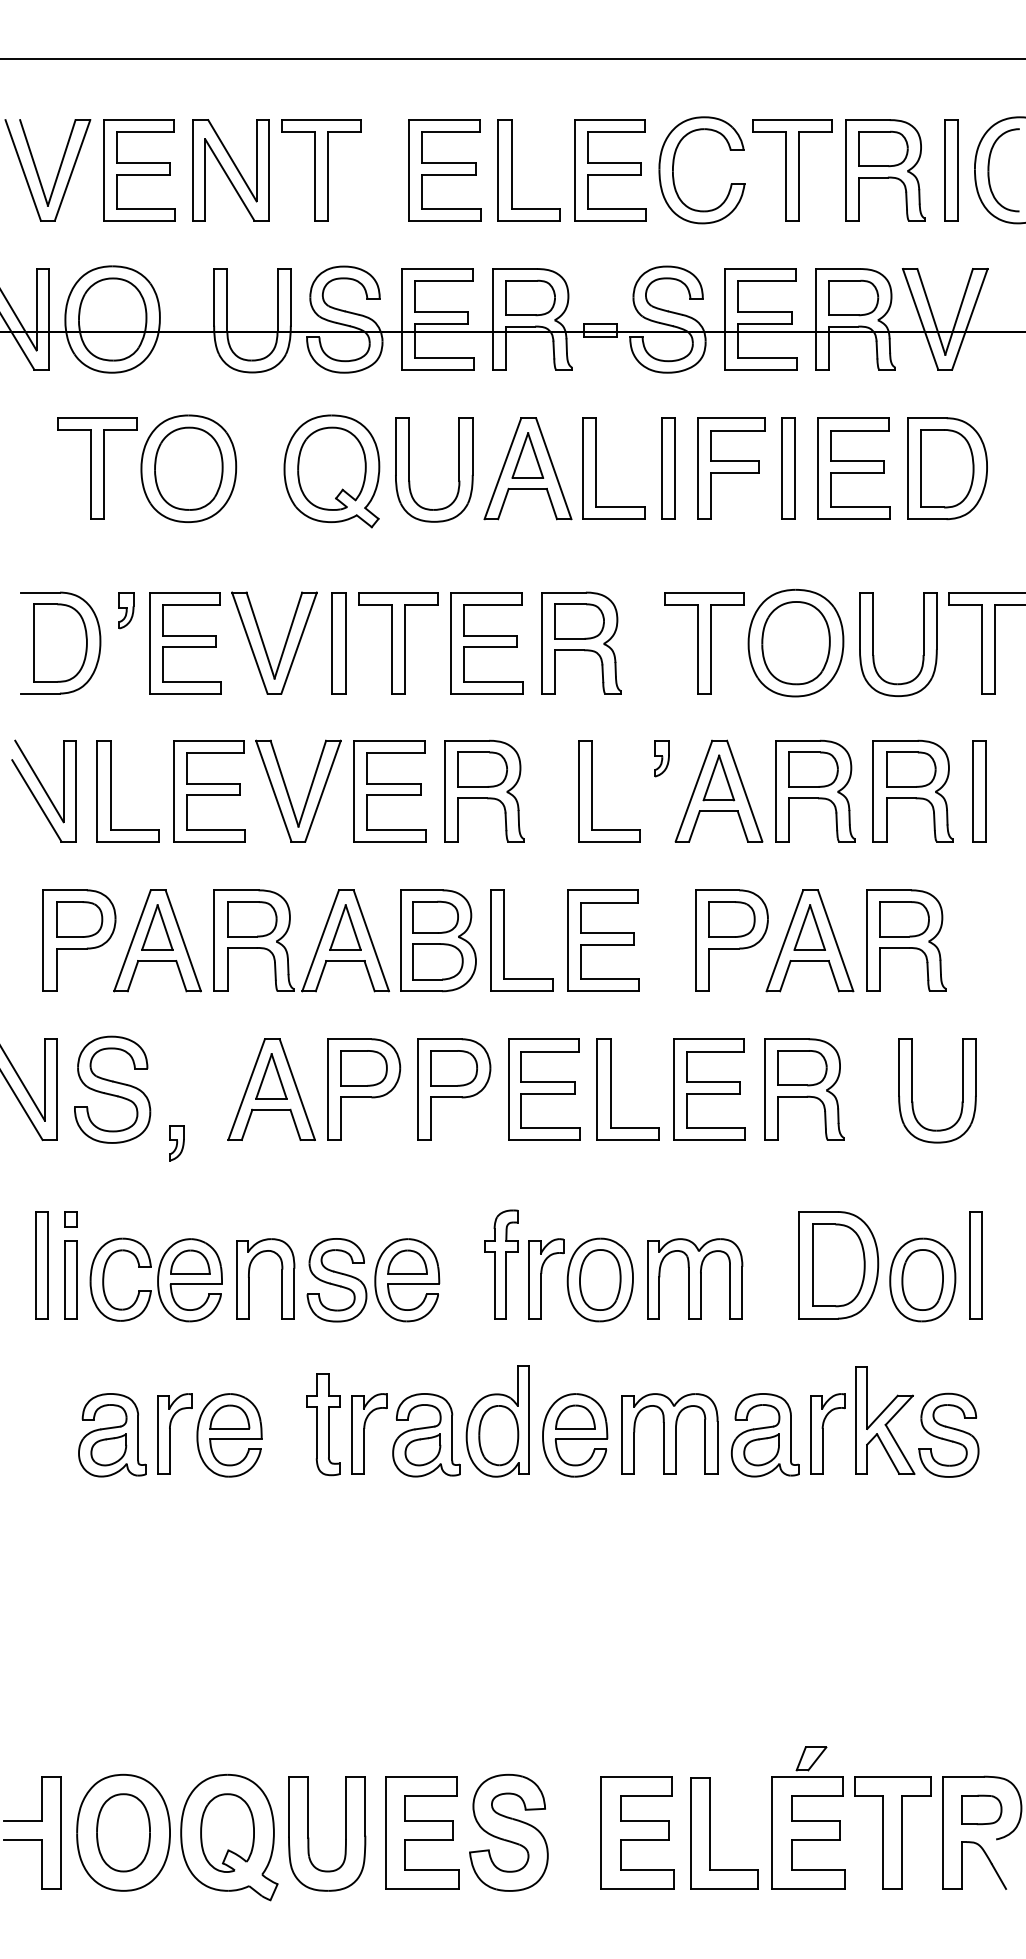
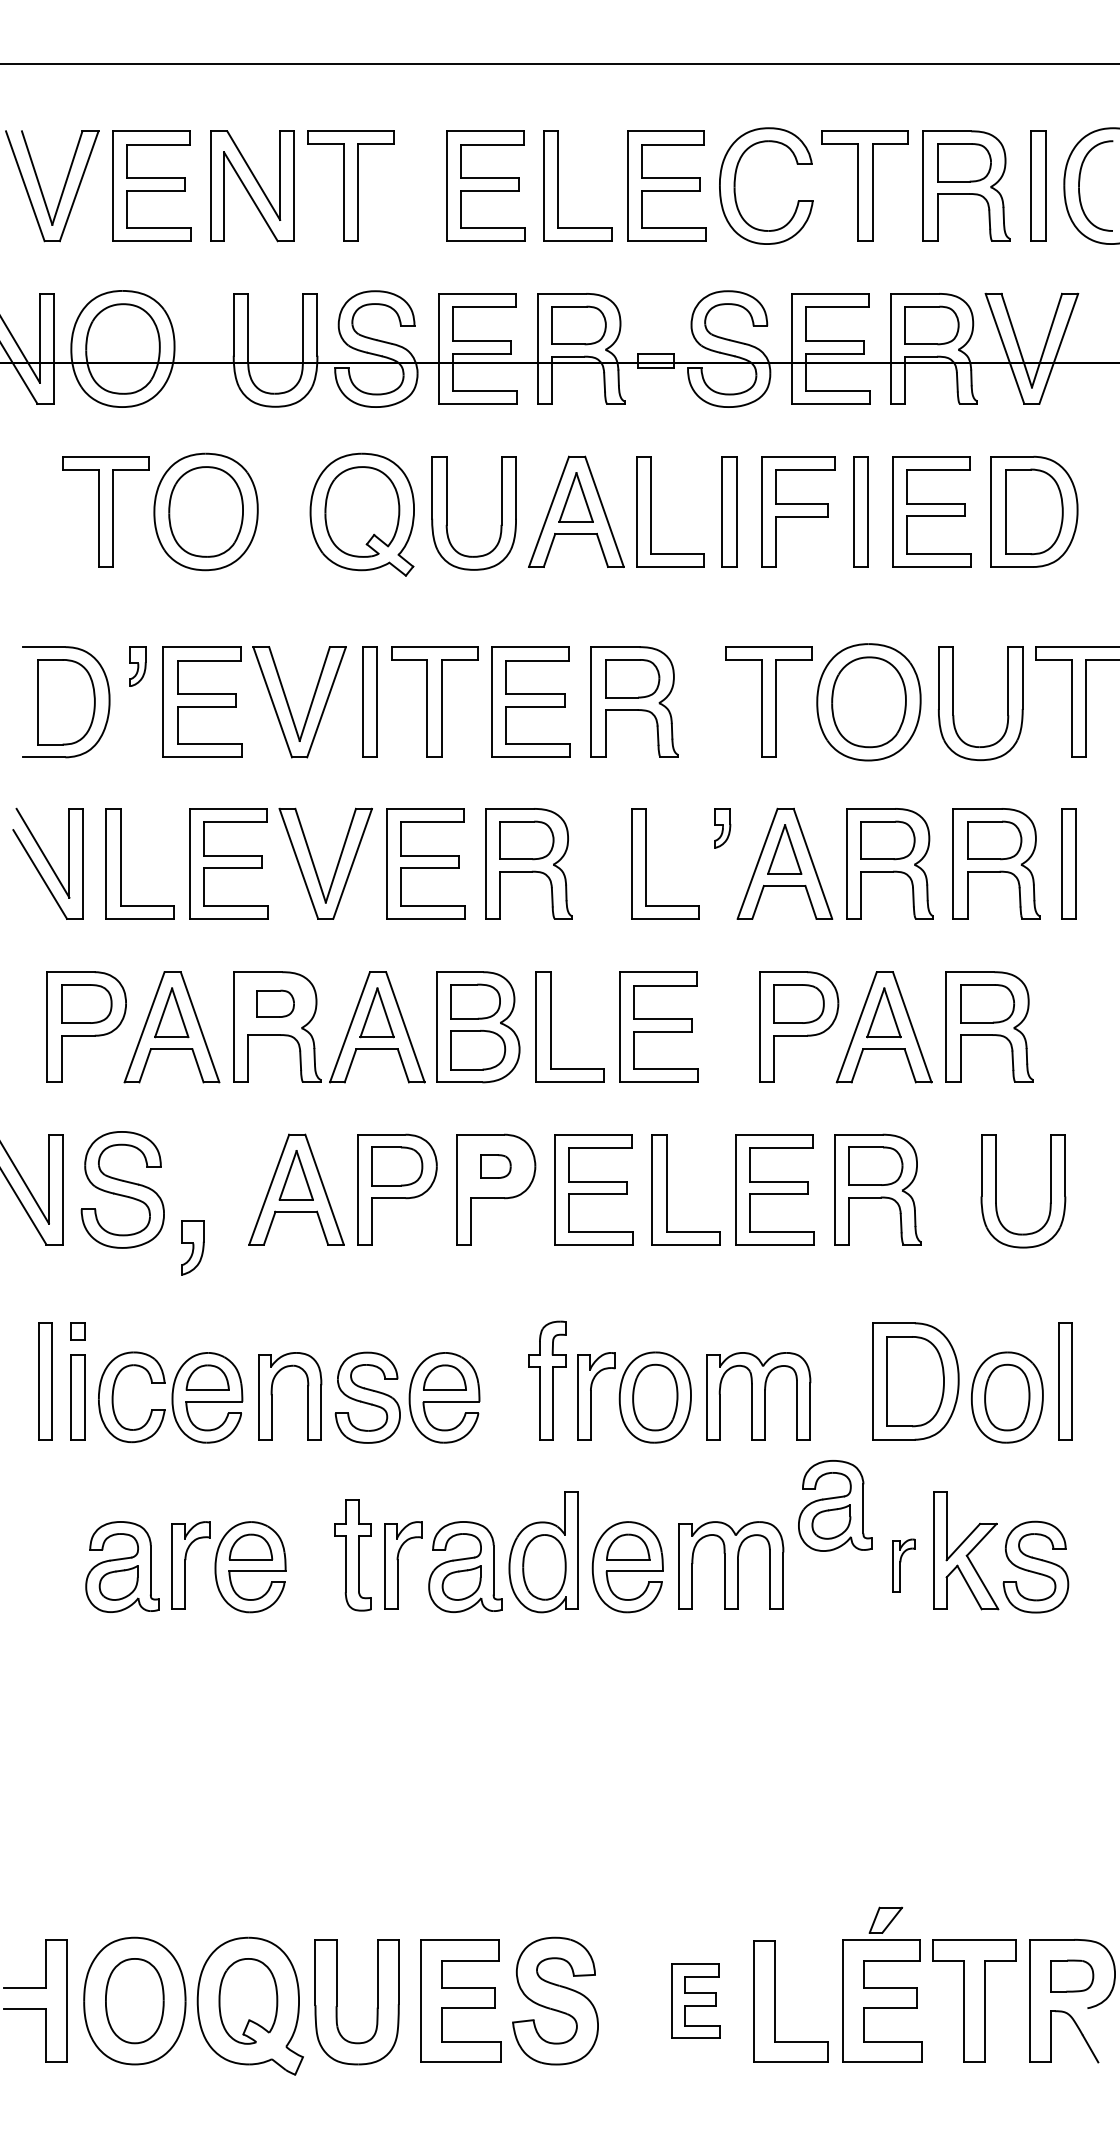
part: (252, 919) -> (275, 1003), size x0.7
part: (453, 1068) -> (495, 1166), size x0.6
part: (176, 1143) -> (192, 1248), size x1.4
part: (827, 1433) -> (903, 1565), size x0.6
part: (764, 1435) -> (834, 1506), moved
part: (637, 1832) -> (695, 2000), size x0.6

